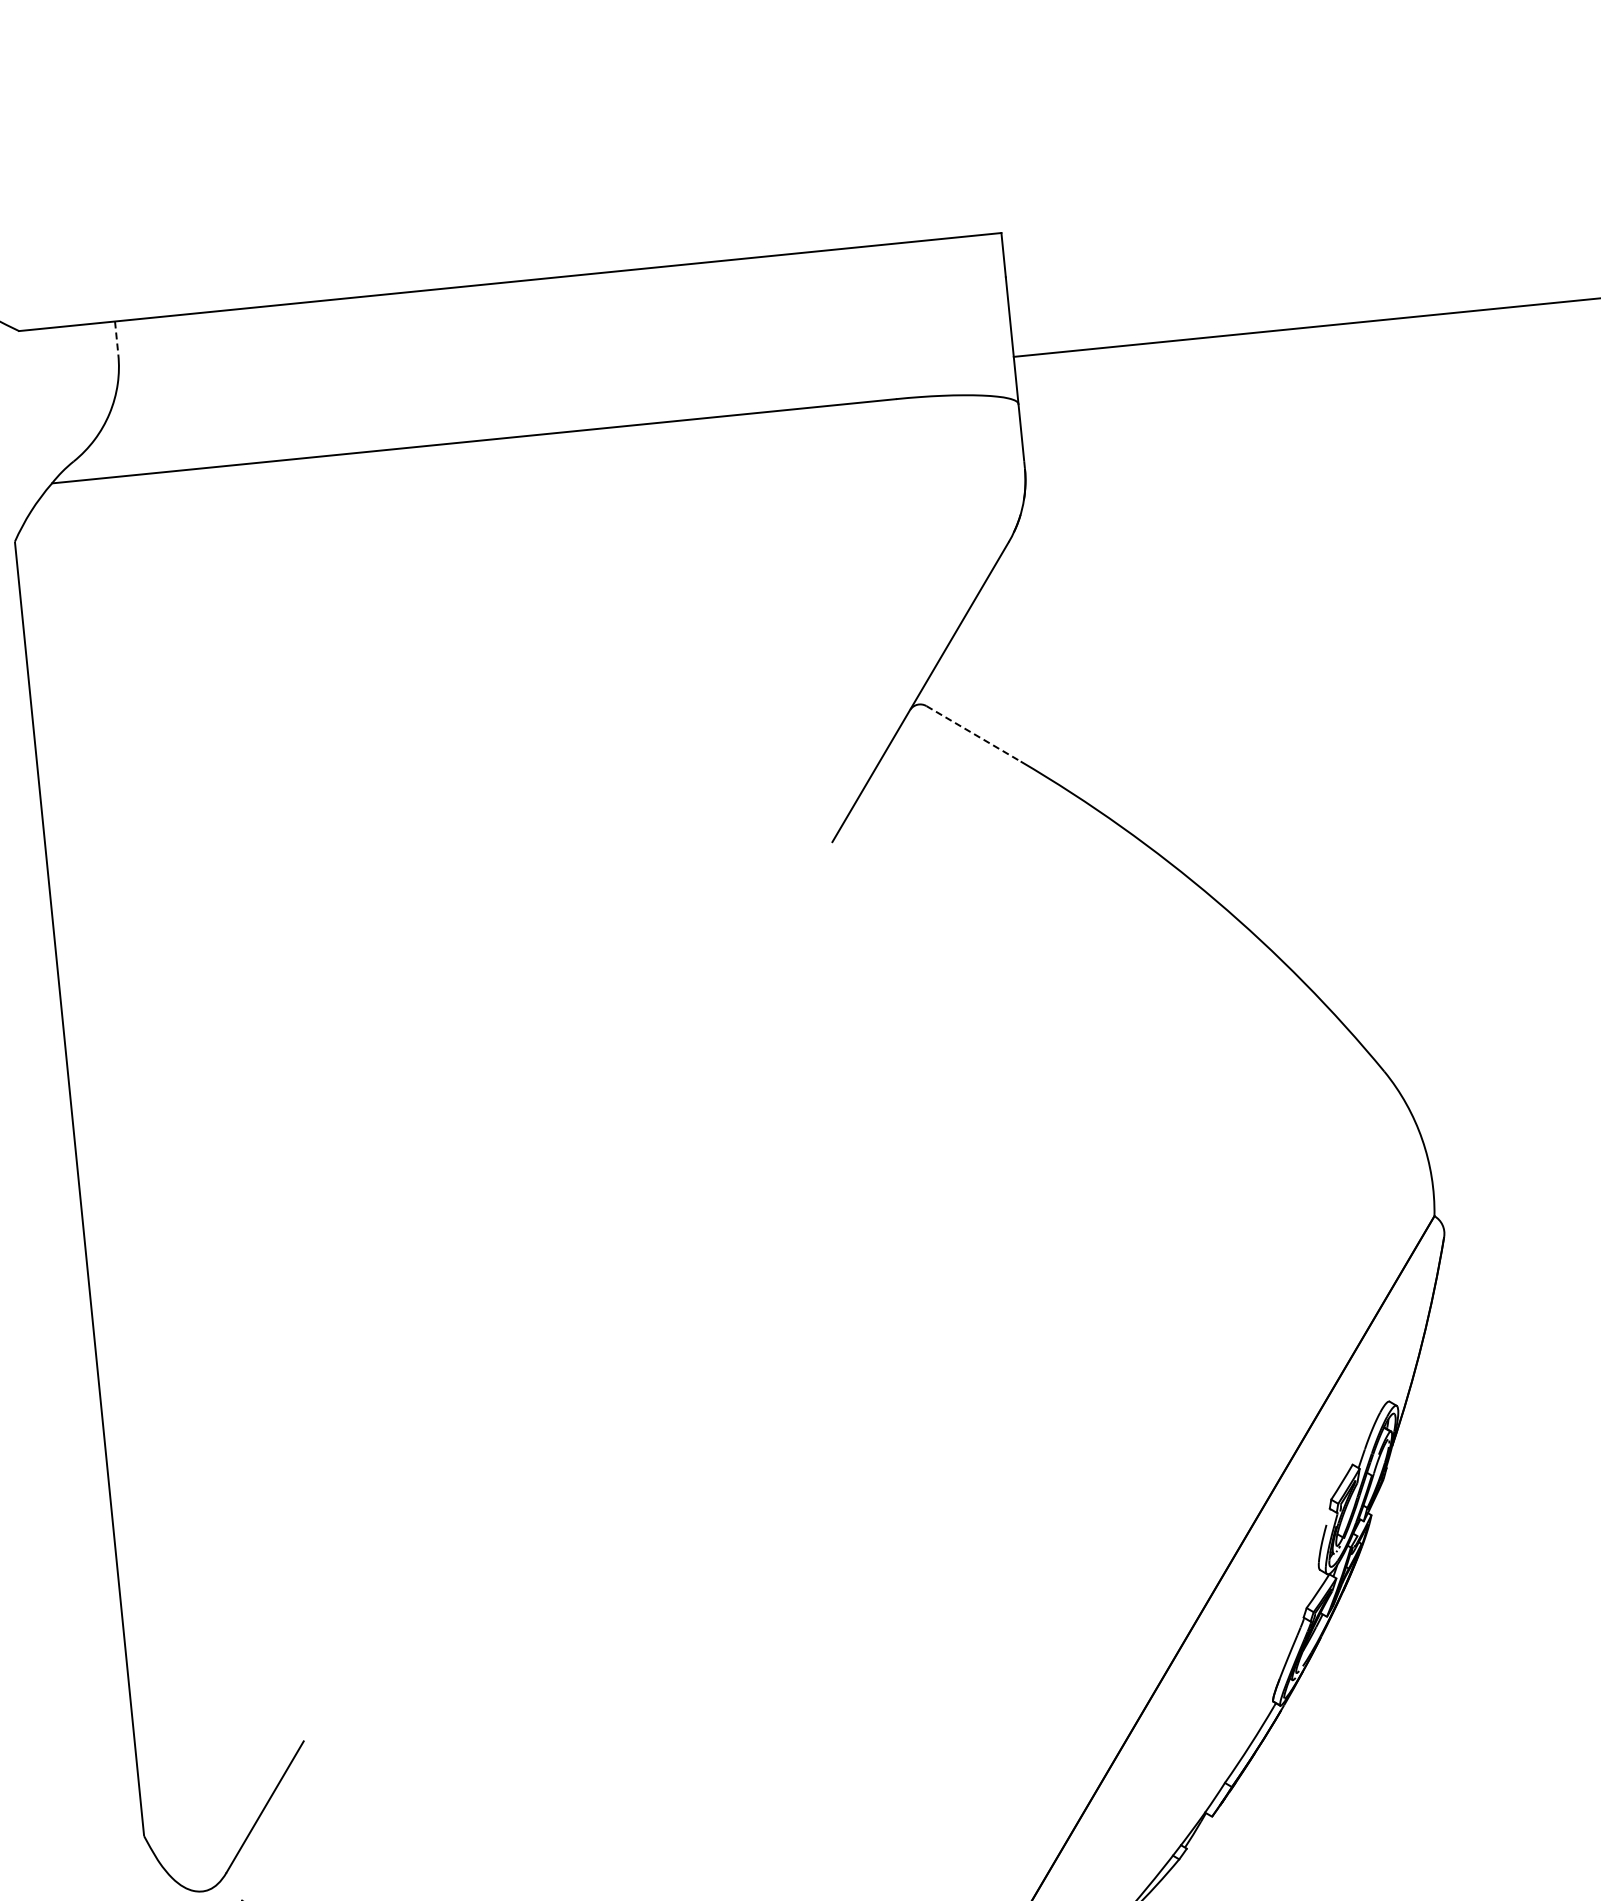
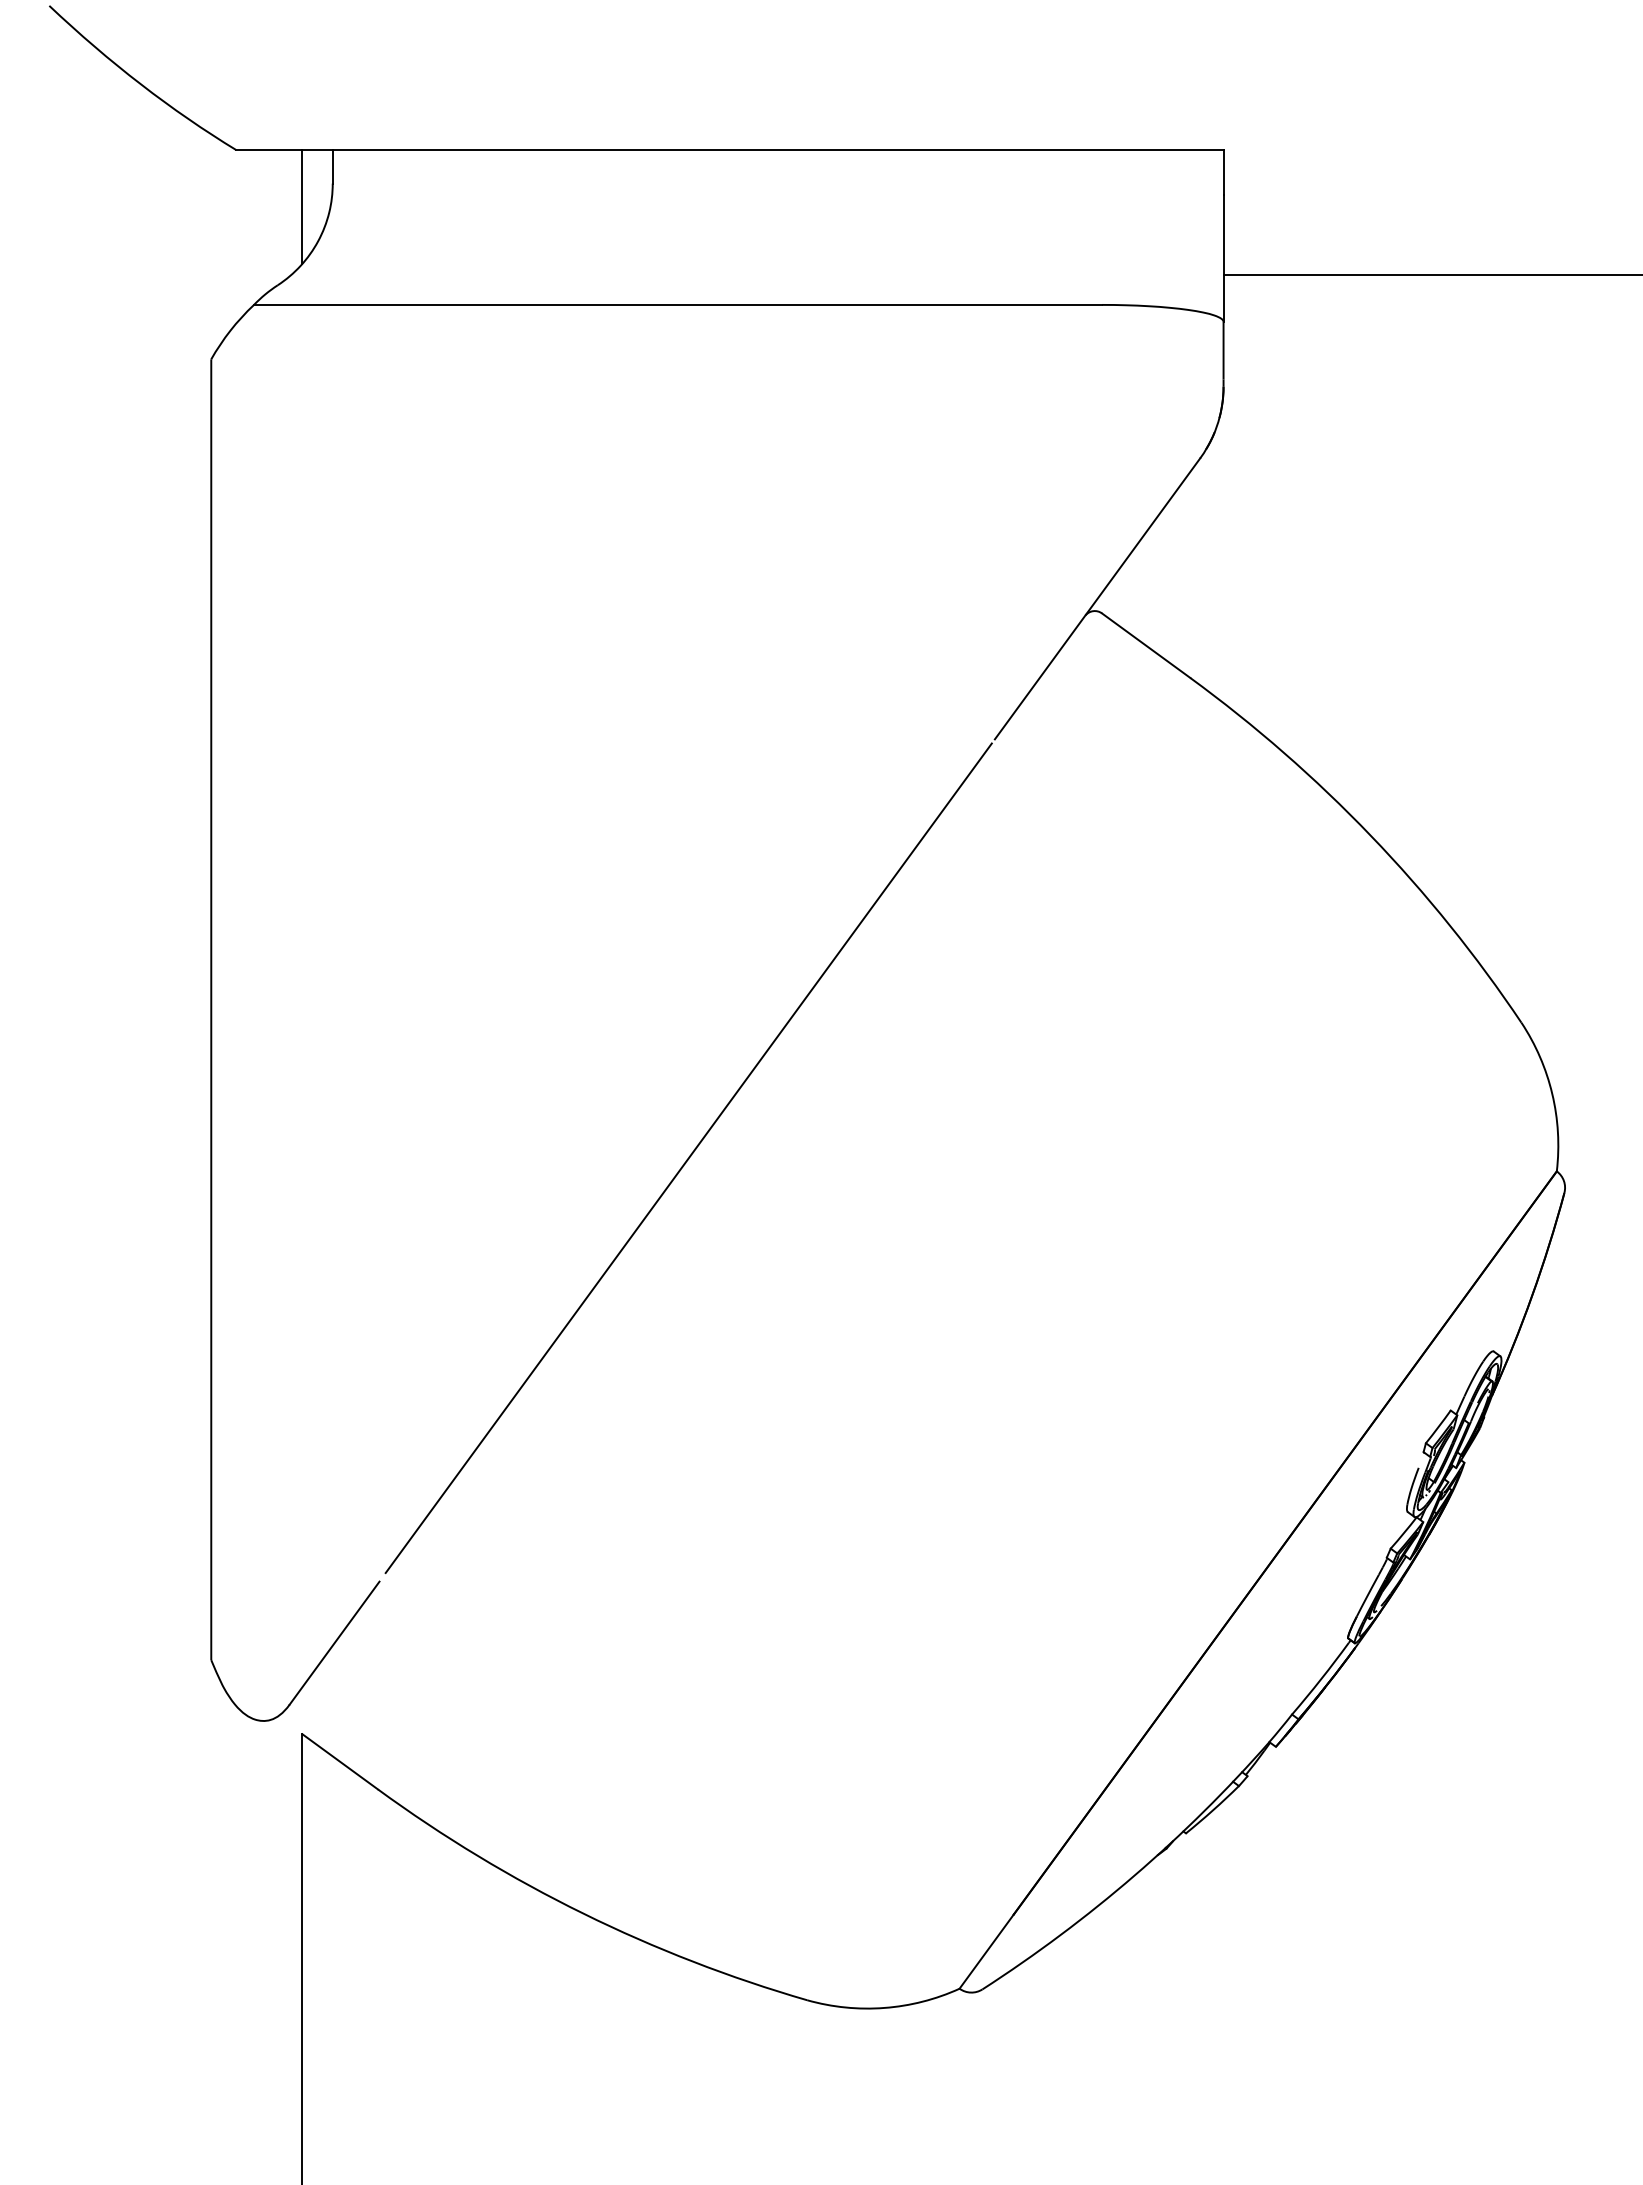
line: (116, 337) -> (332, 166), dashed -> solid
line: (90, 380) -> (302, 206), added
line: (973, 733) -> (1146, 645), dashed -> solid
line: (569, 1289) -> (688, 1158), added

